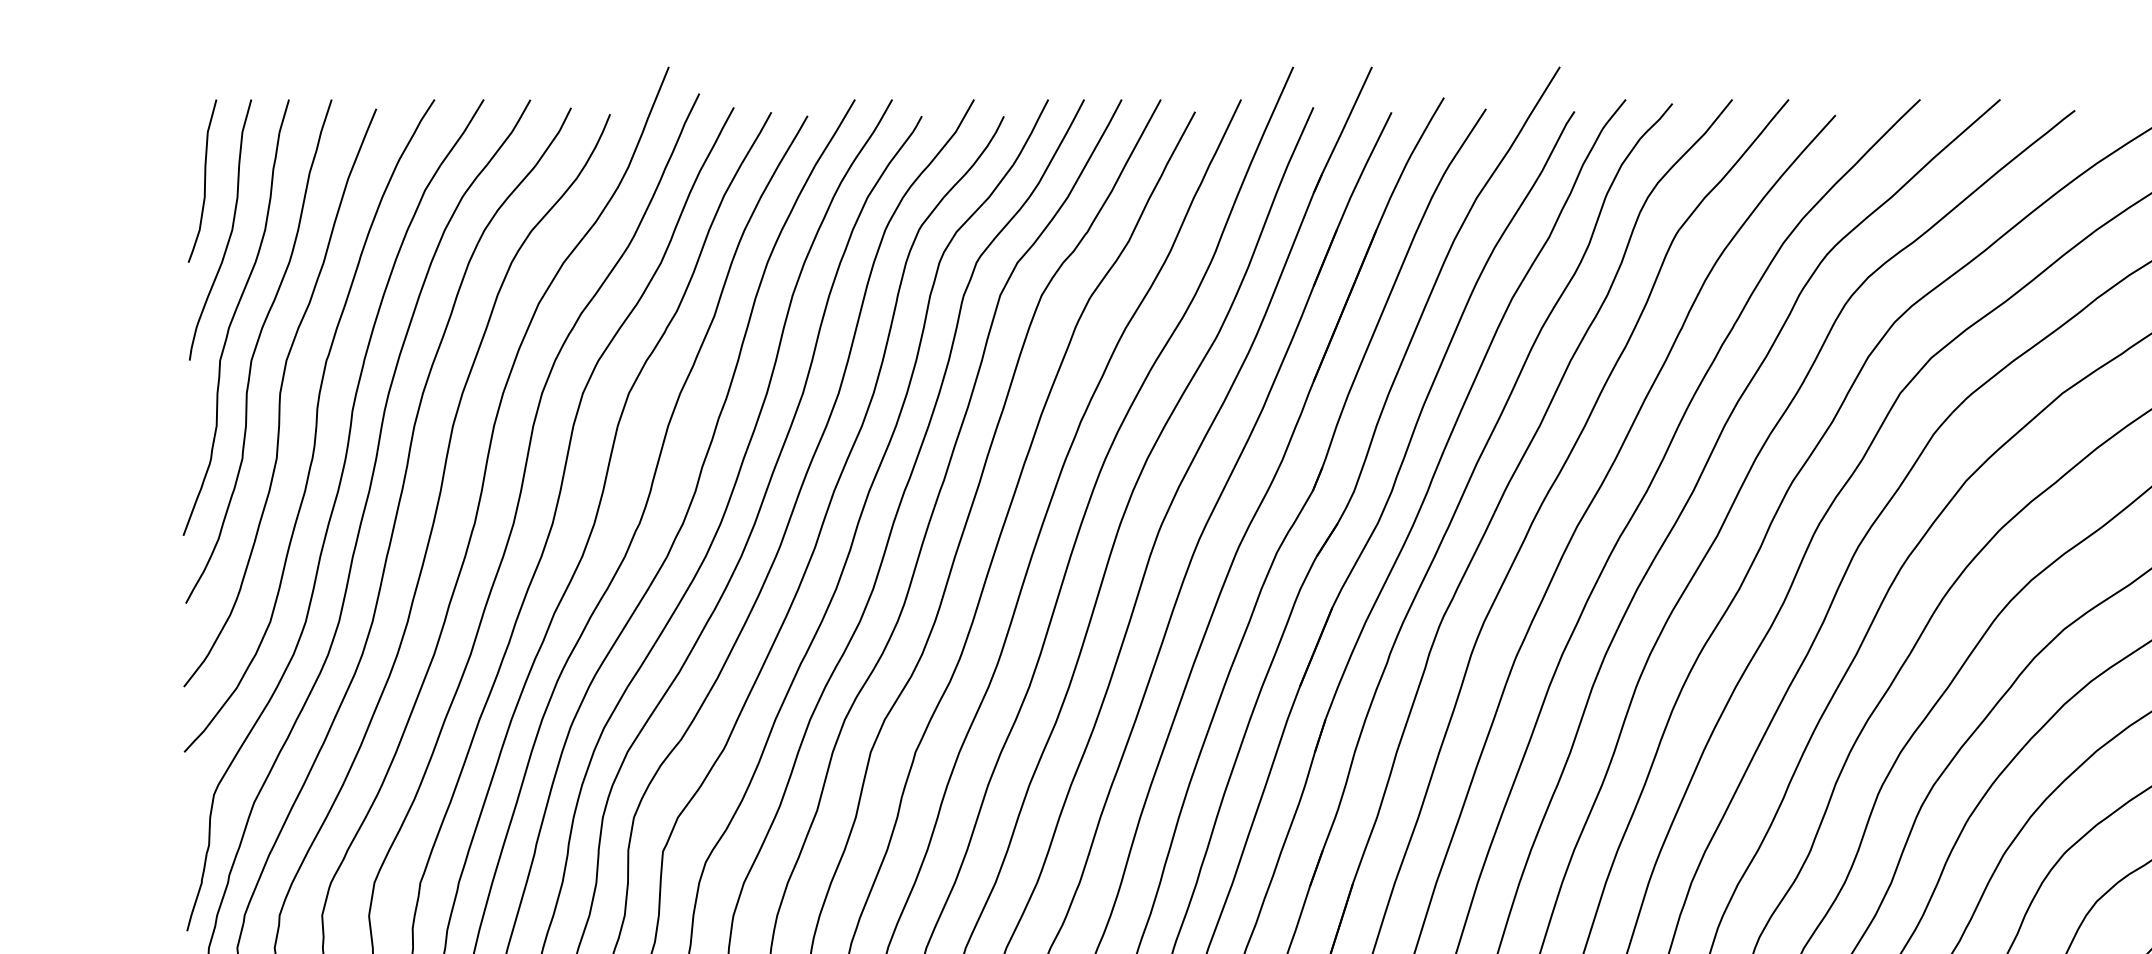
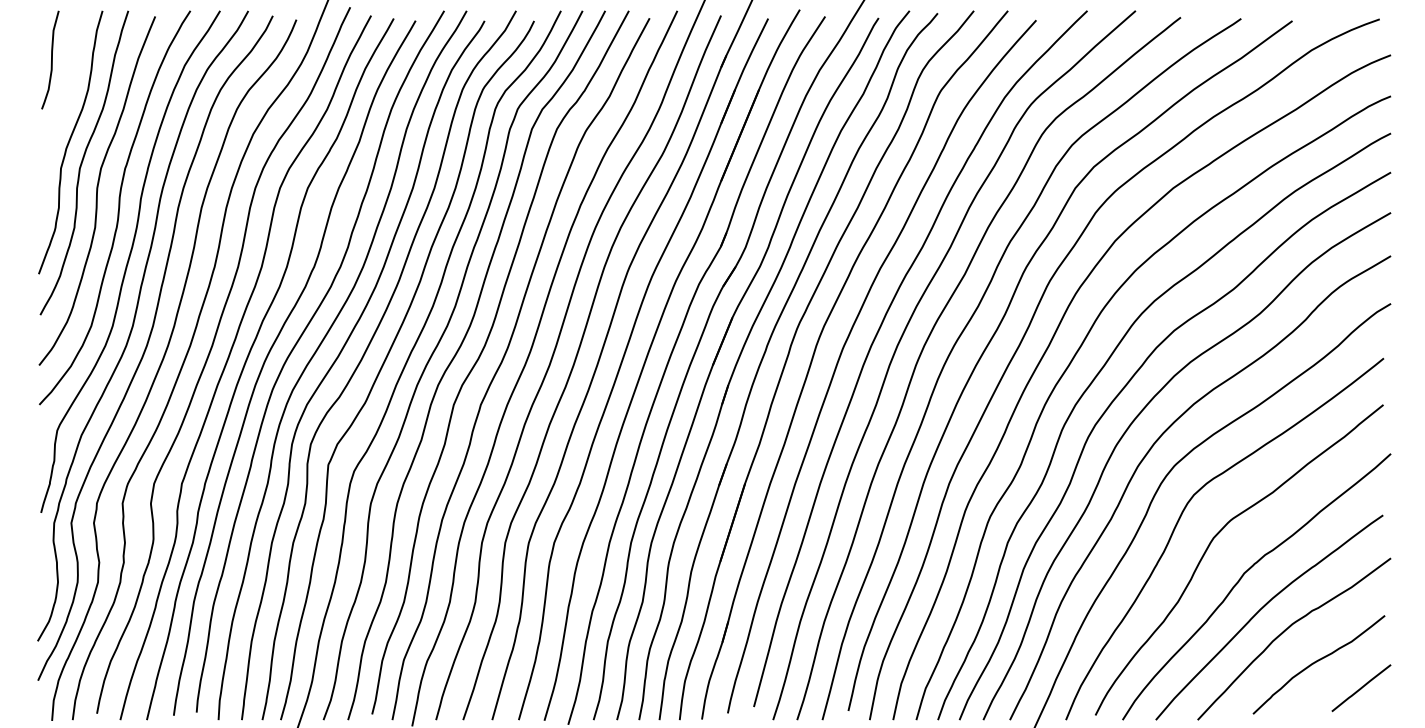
curve: (229, 233) -> (66, 91), removed

